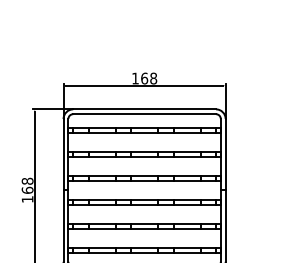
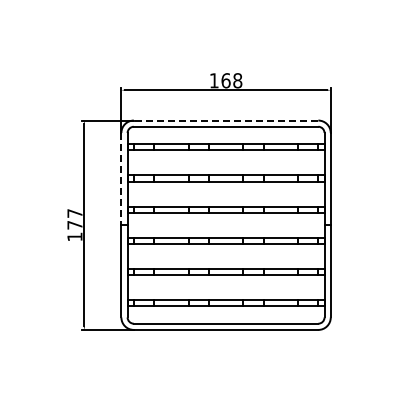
line: (144, 109) -> (225, 120), solid -> dashed
line: (63, 155) -> (121, 179), solid -> dashed
text: (27, 185) -> (74, 219), 168 -> 177

